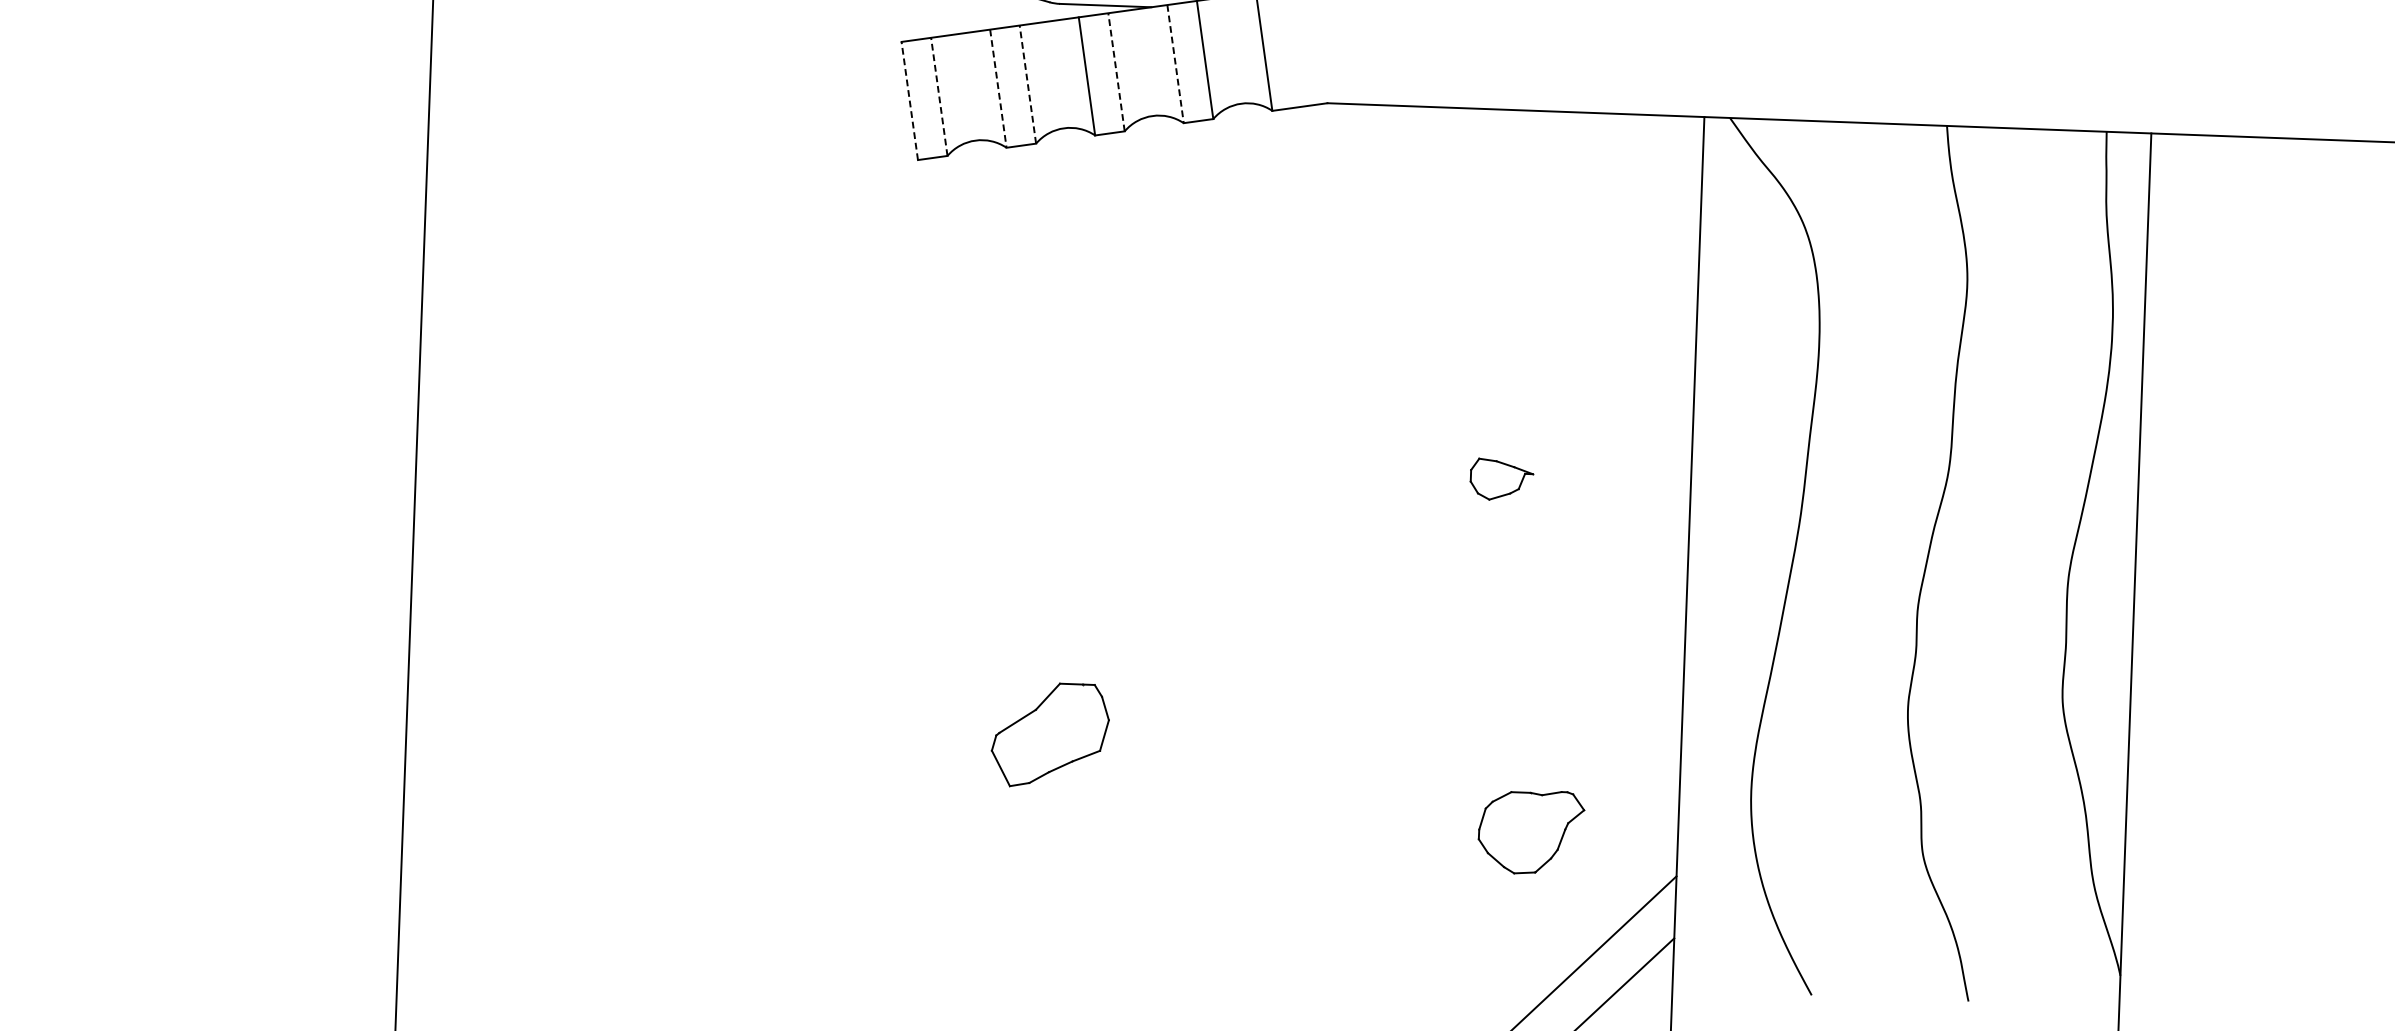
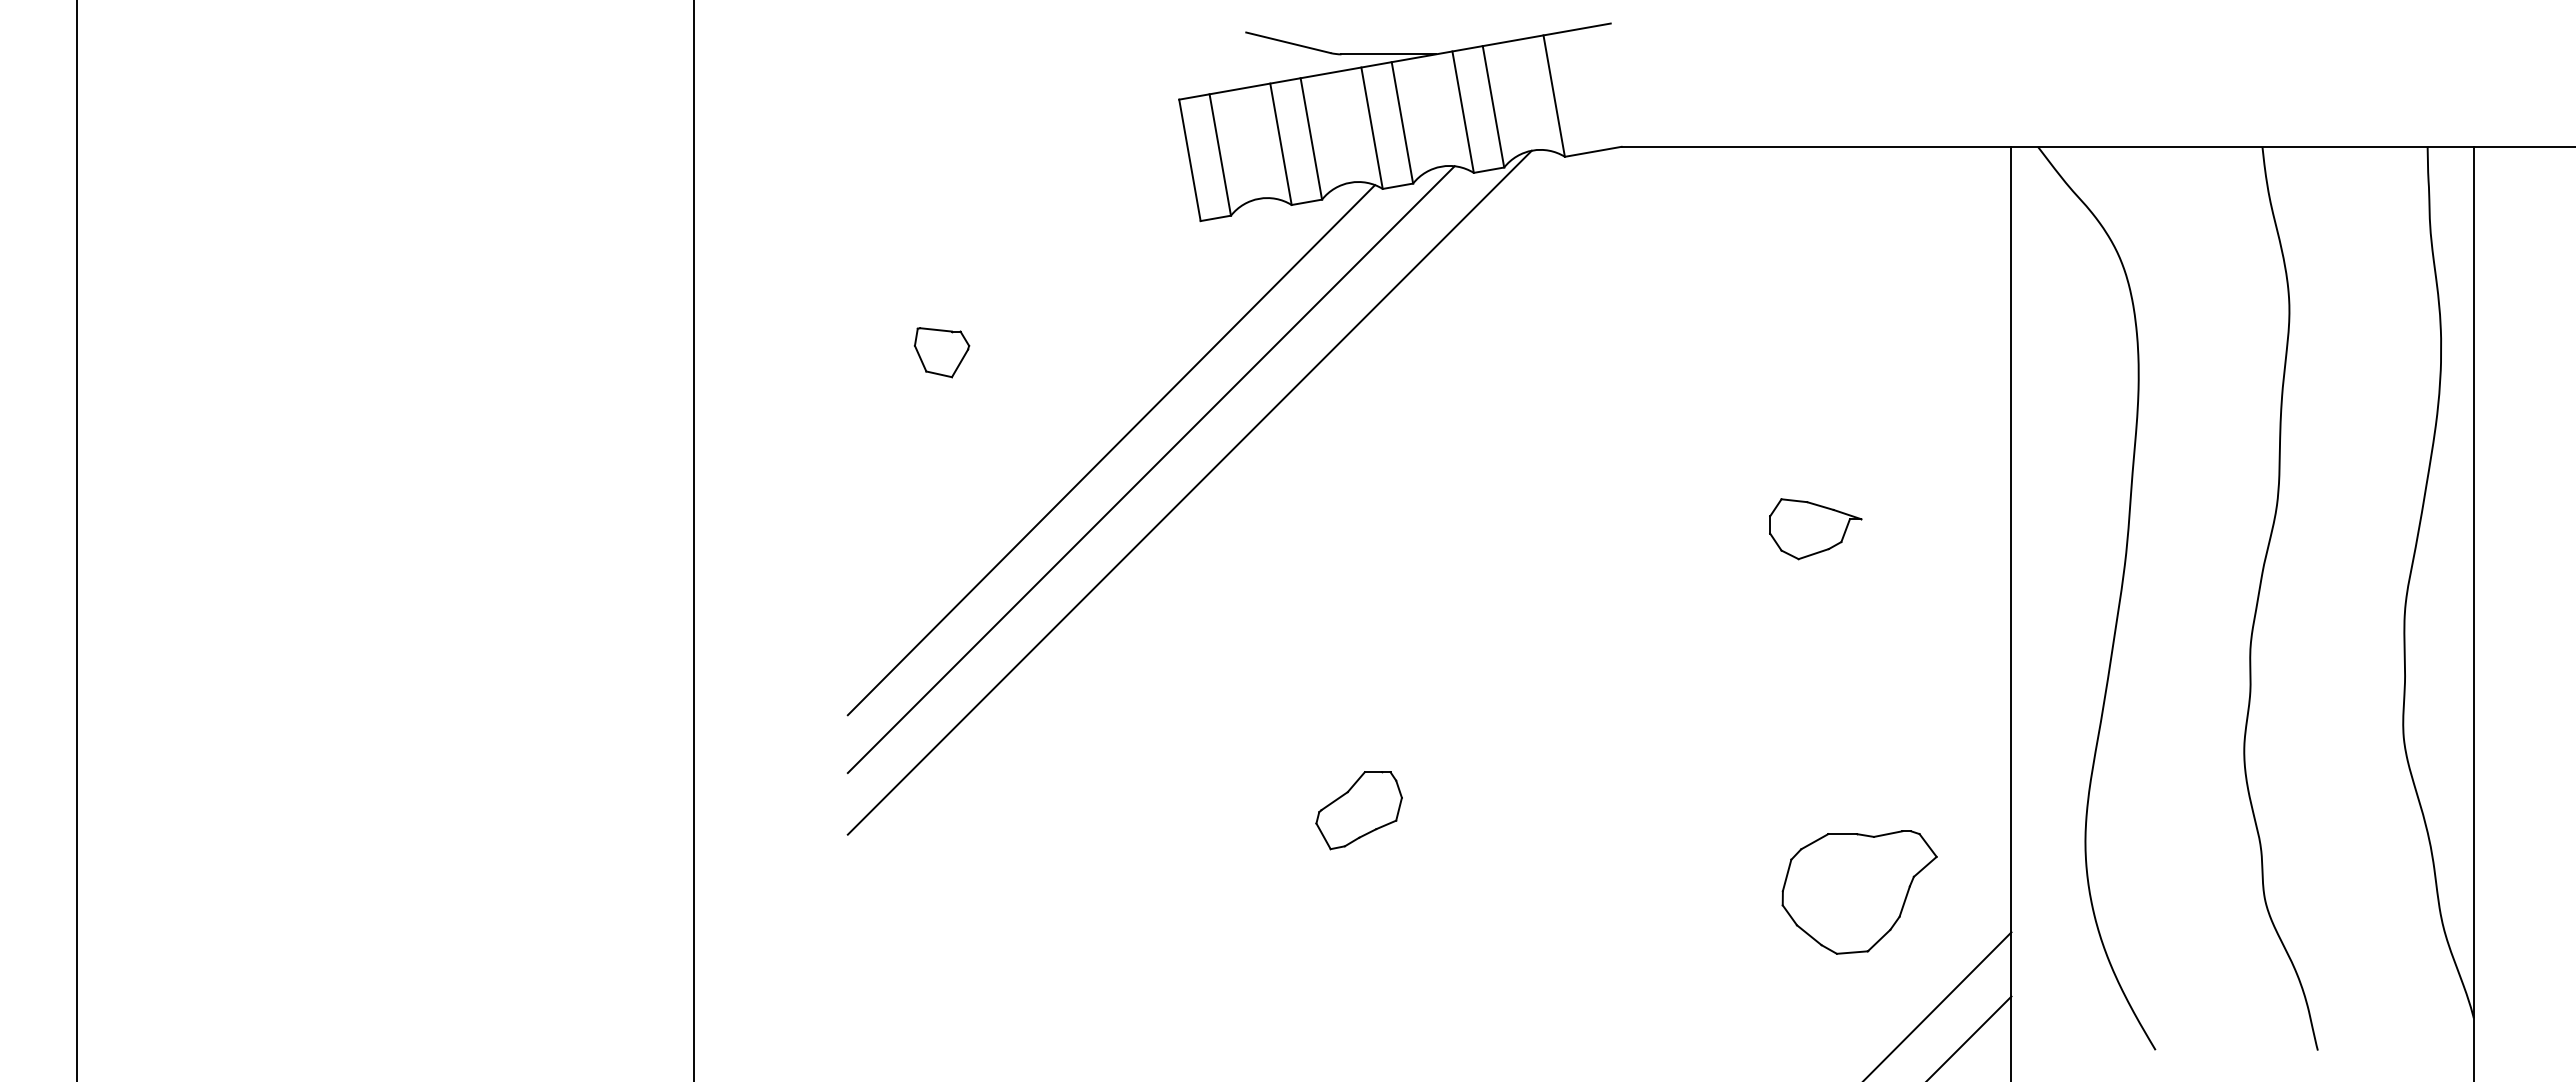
line: (1175, 64) -> (1463, 112), dashed -> solid
line: (1116, 71) -> (1402, 122), dashed -> solid
line: (1028, 84) -> (1311, 138), dashed -> solid
line: (998, 88) -> (1281, 144), dashed -> solid
line: (939, 97) -> (1220, 155), dashed -> solid
line: (909, 101) -> (1189, 160), dashed -> solid
part: (662, 277) -> (941, 352), added
line: (823, 378) -> (1111, 450), added
line: (860, 398) -> (1150, 469), added
line: (897, 422) -> (1189, 492), added
part: (1501, 479) -> (1815, 529), size x1.43
part: (1049, 735) -> (1358, 810), size x0.71
part: (1531, 832) -> (1859, 892), size x1.43

